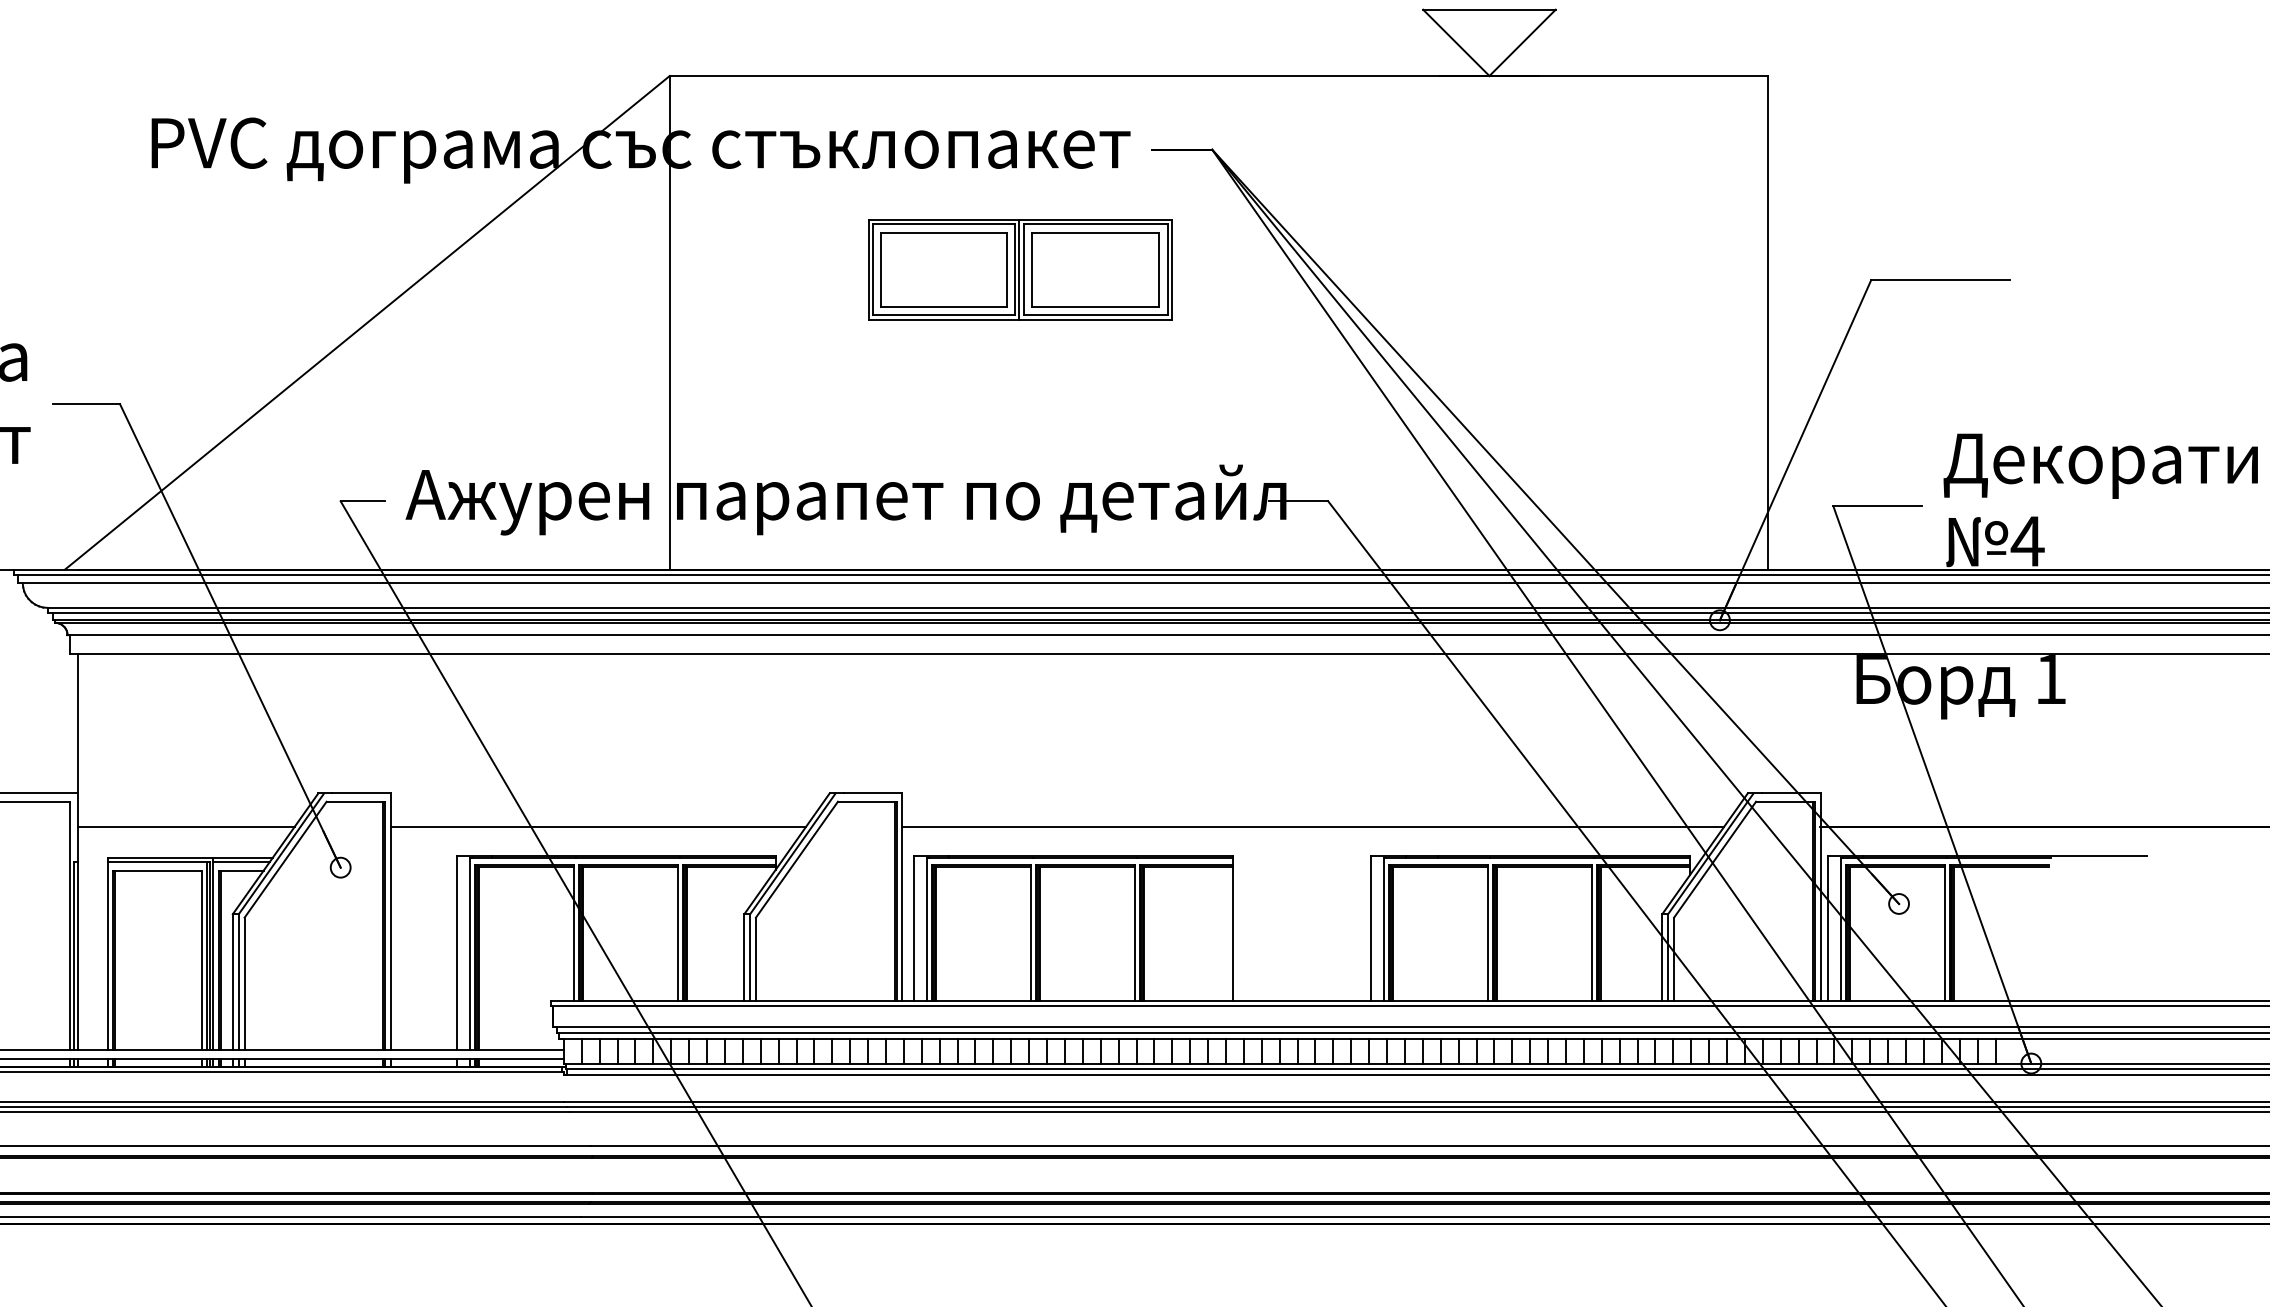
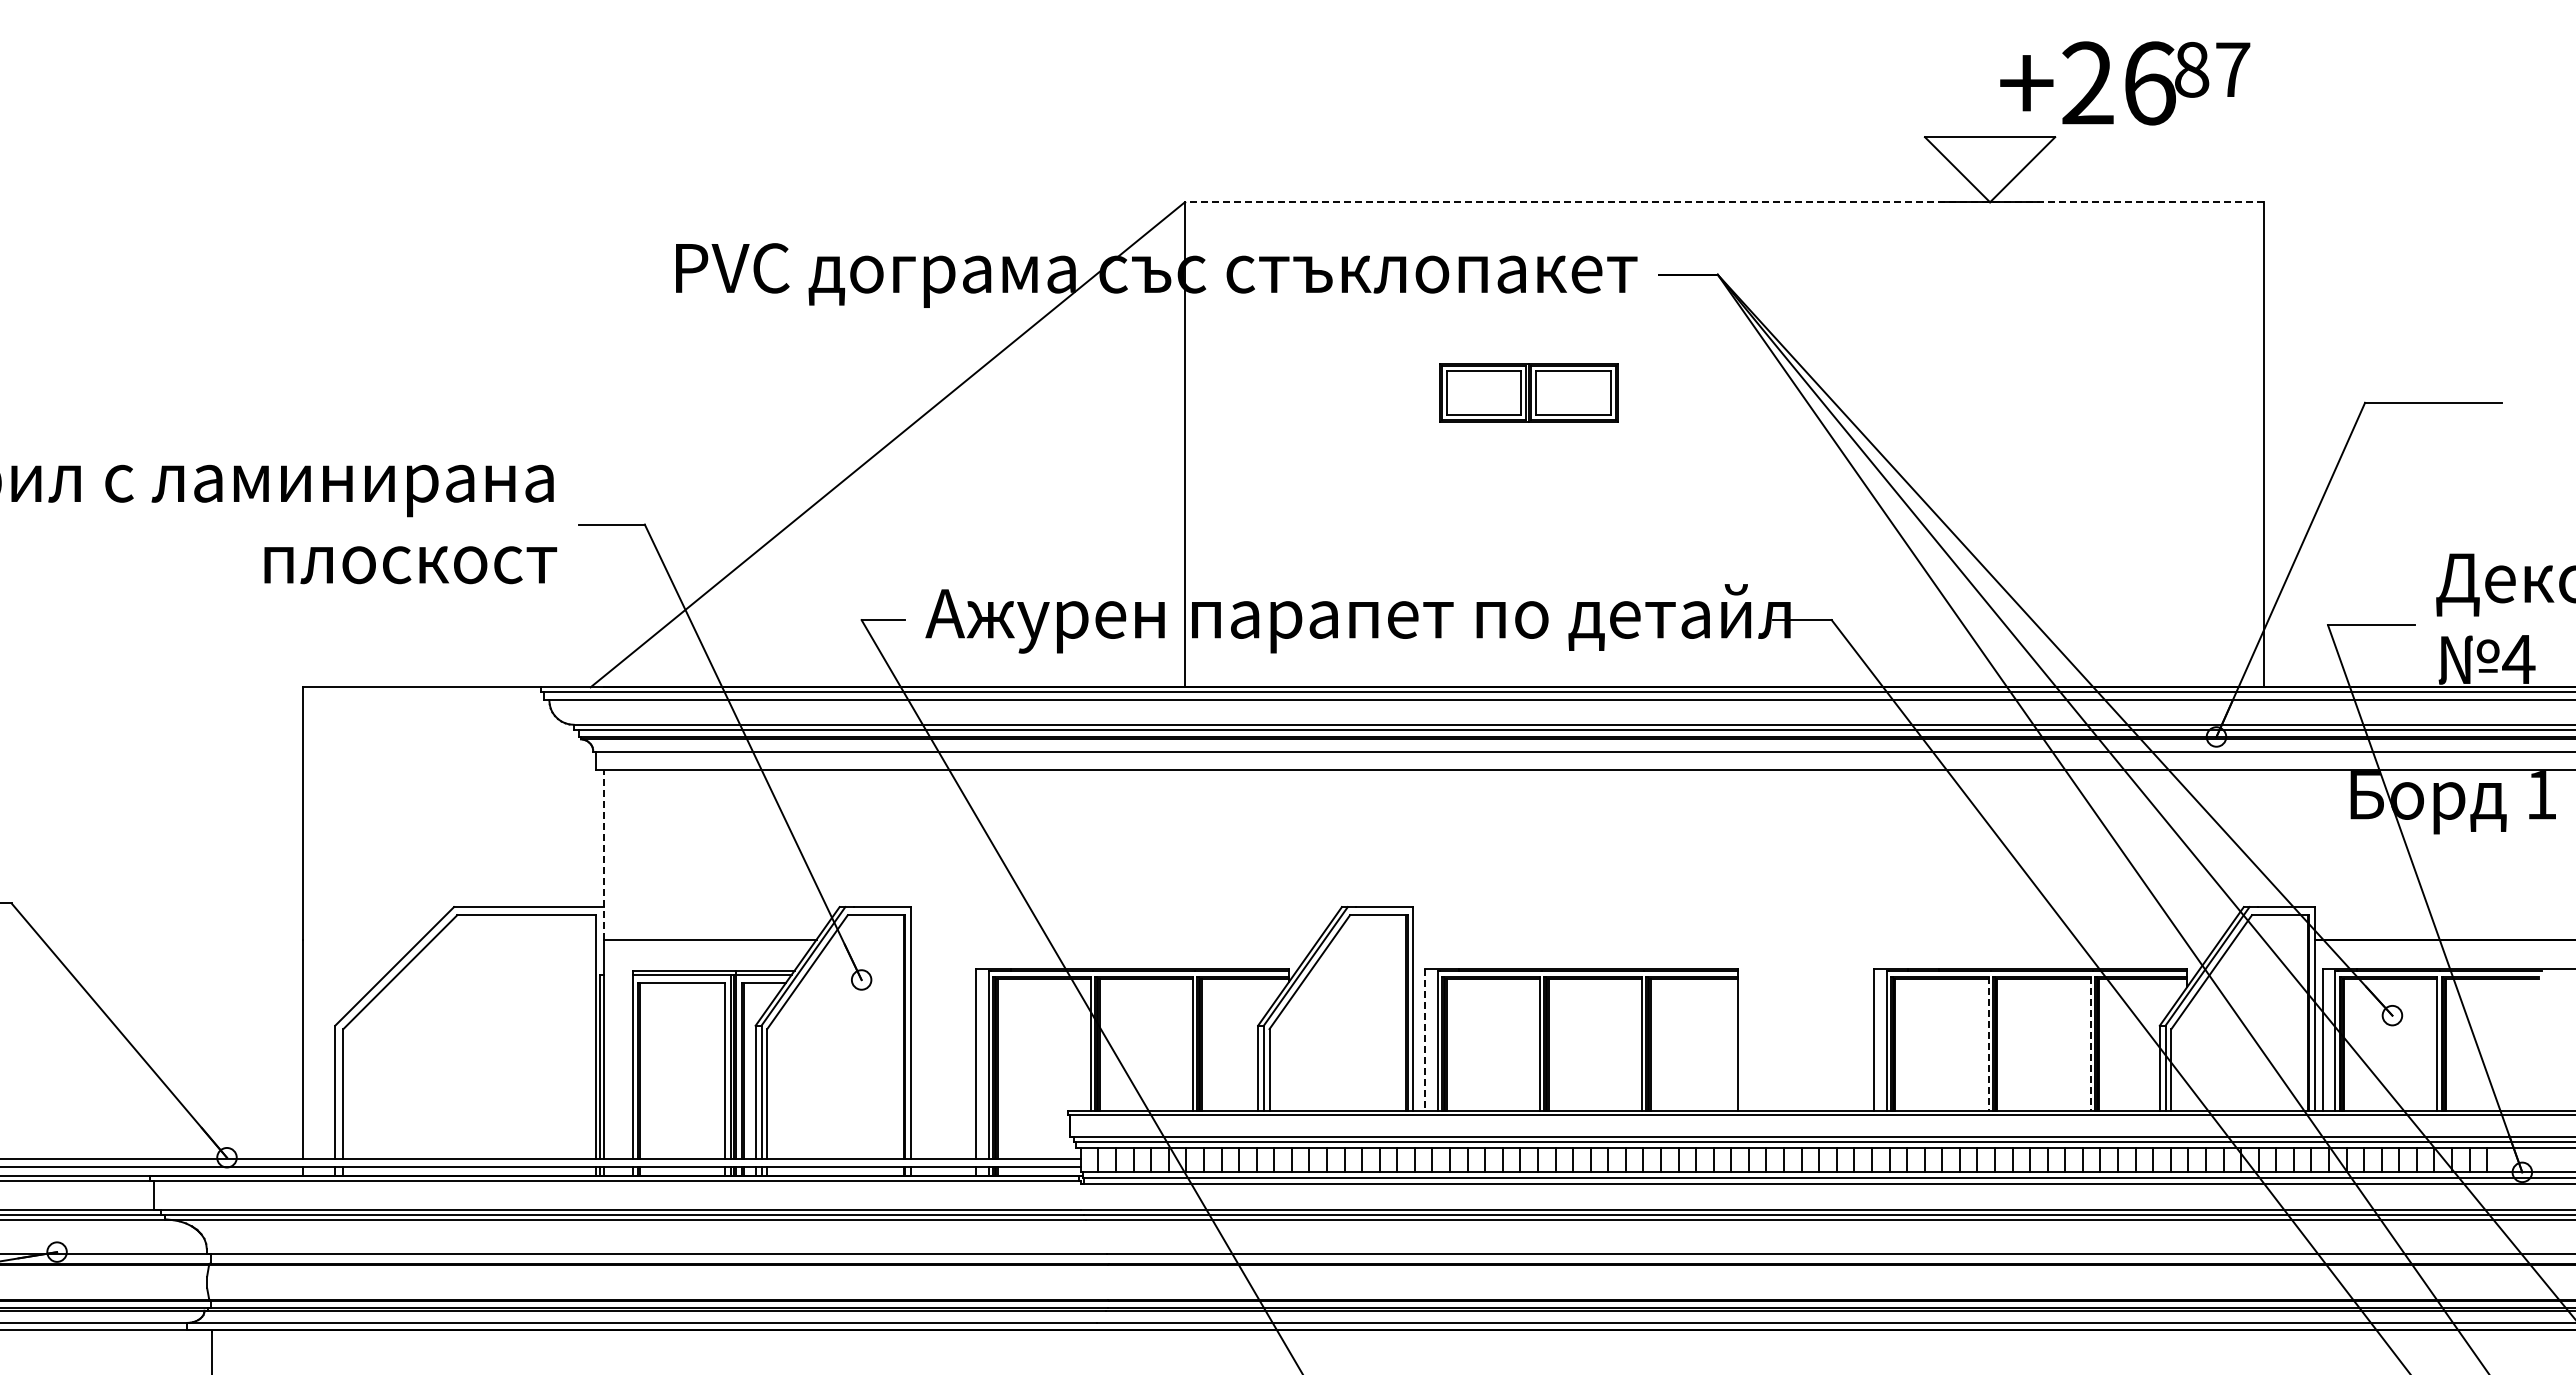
line: (1219, 76) -> (1724, 202), solid -> dashed
part: (1019, 269) -> (1528, 392), size x0.6
line: (77, 739) -> (603, 854), solid -> dashed
line: (599, 826) -> (1115, 939), removed
line: (1312, 826) -> (1816, 939), removed
line: (913, 928) -> (1424, 1039), solid -> dashed
line: (1487, 932) -> (1988, 1043), solid -> dashed
line: (1591, 932) -> (2090, 1043), solid -> dashed

